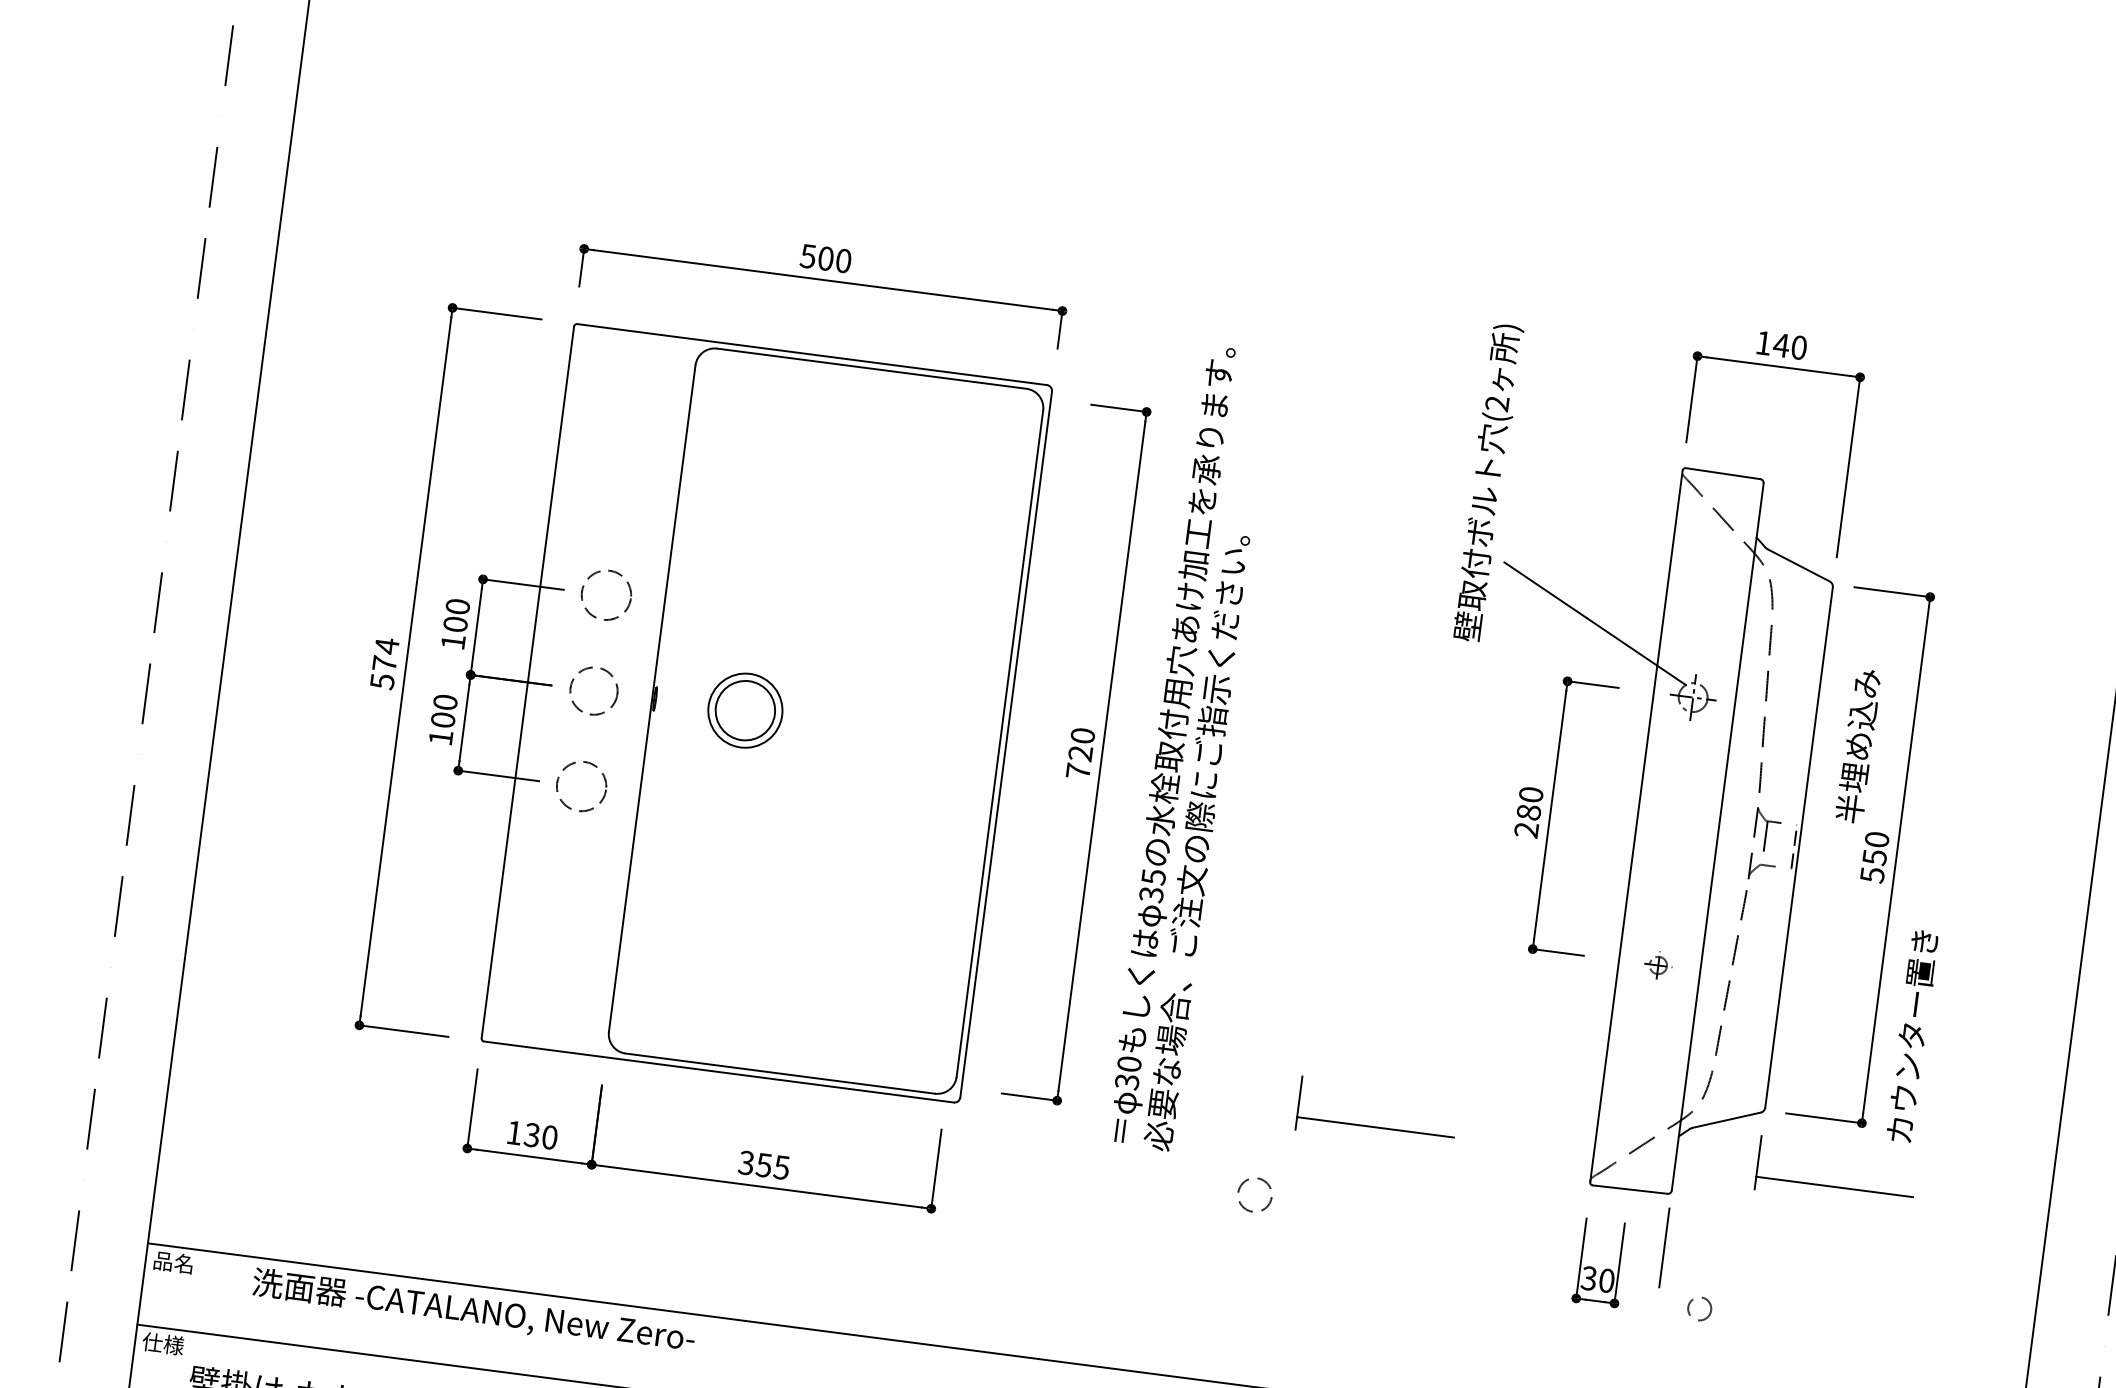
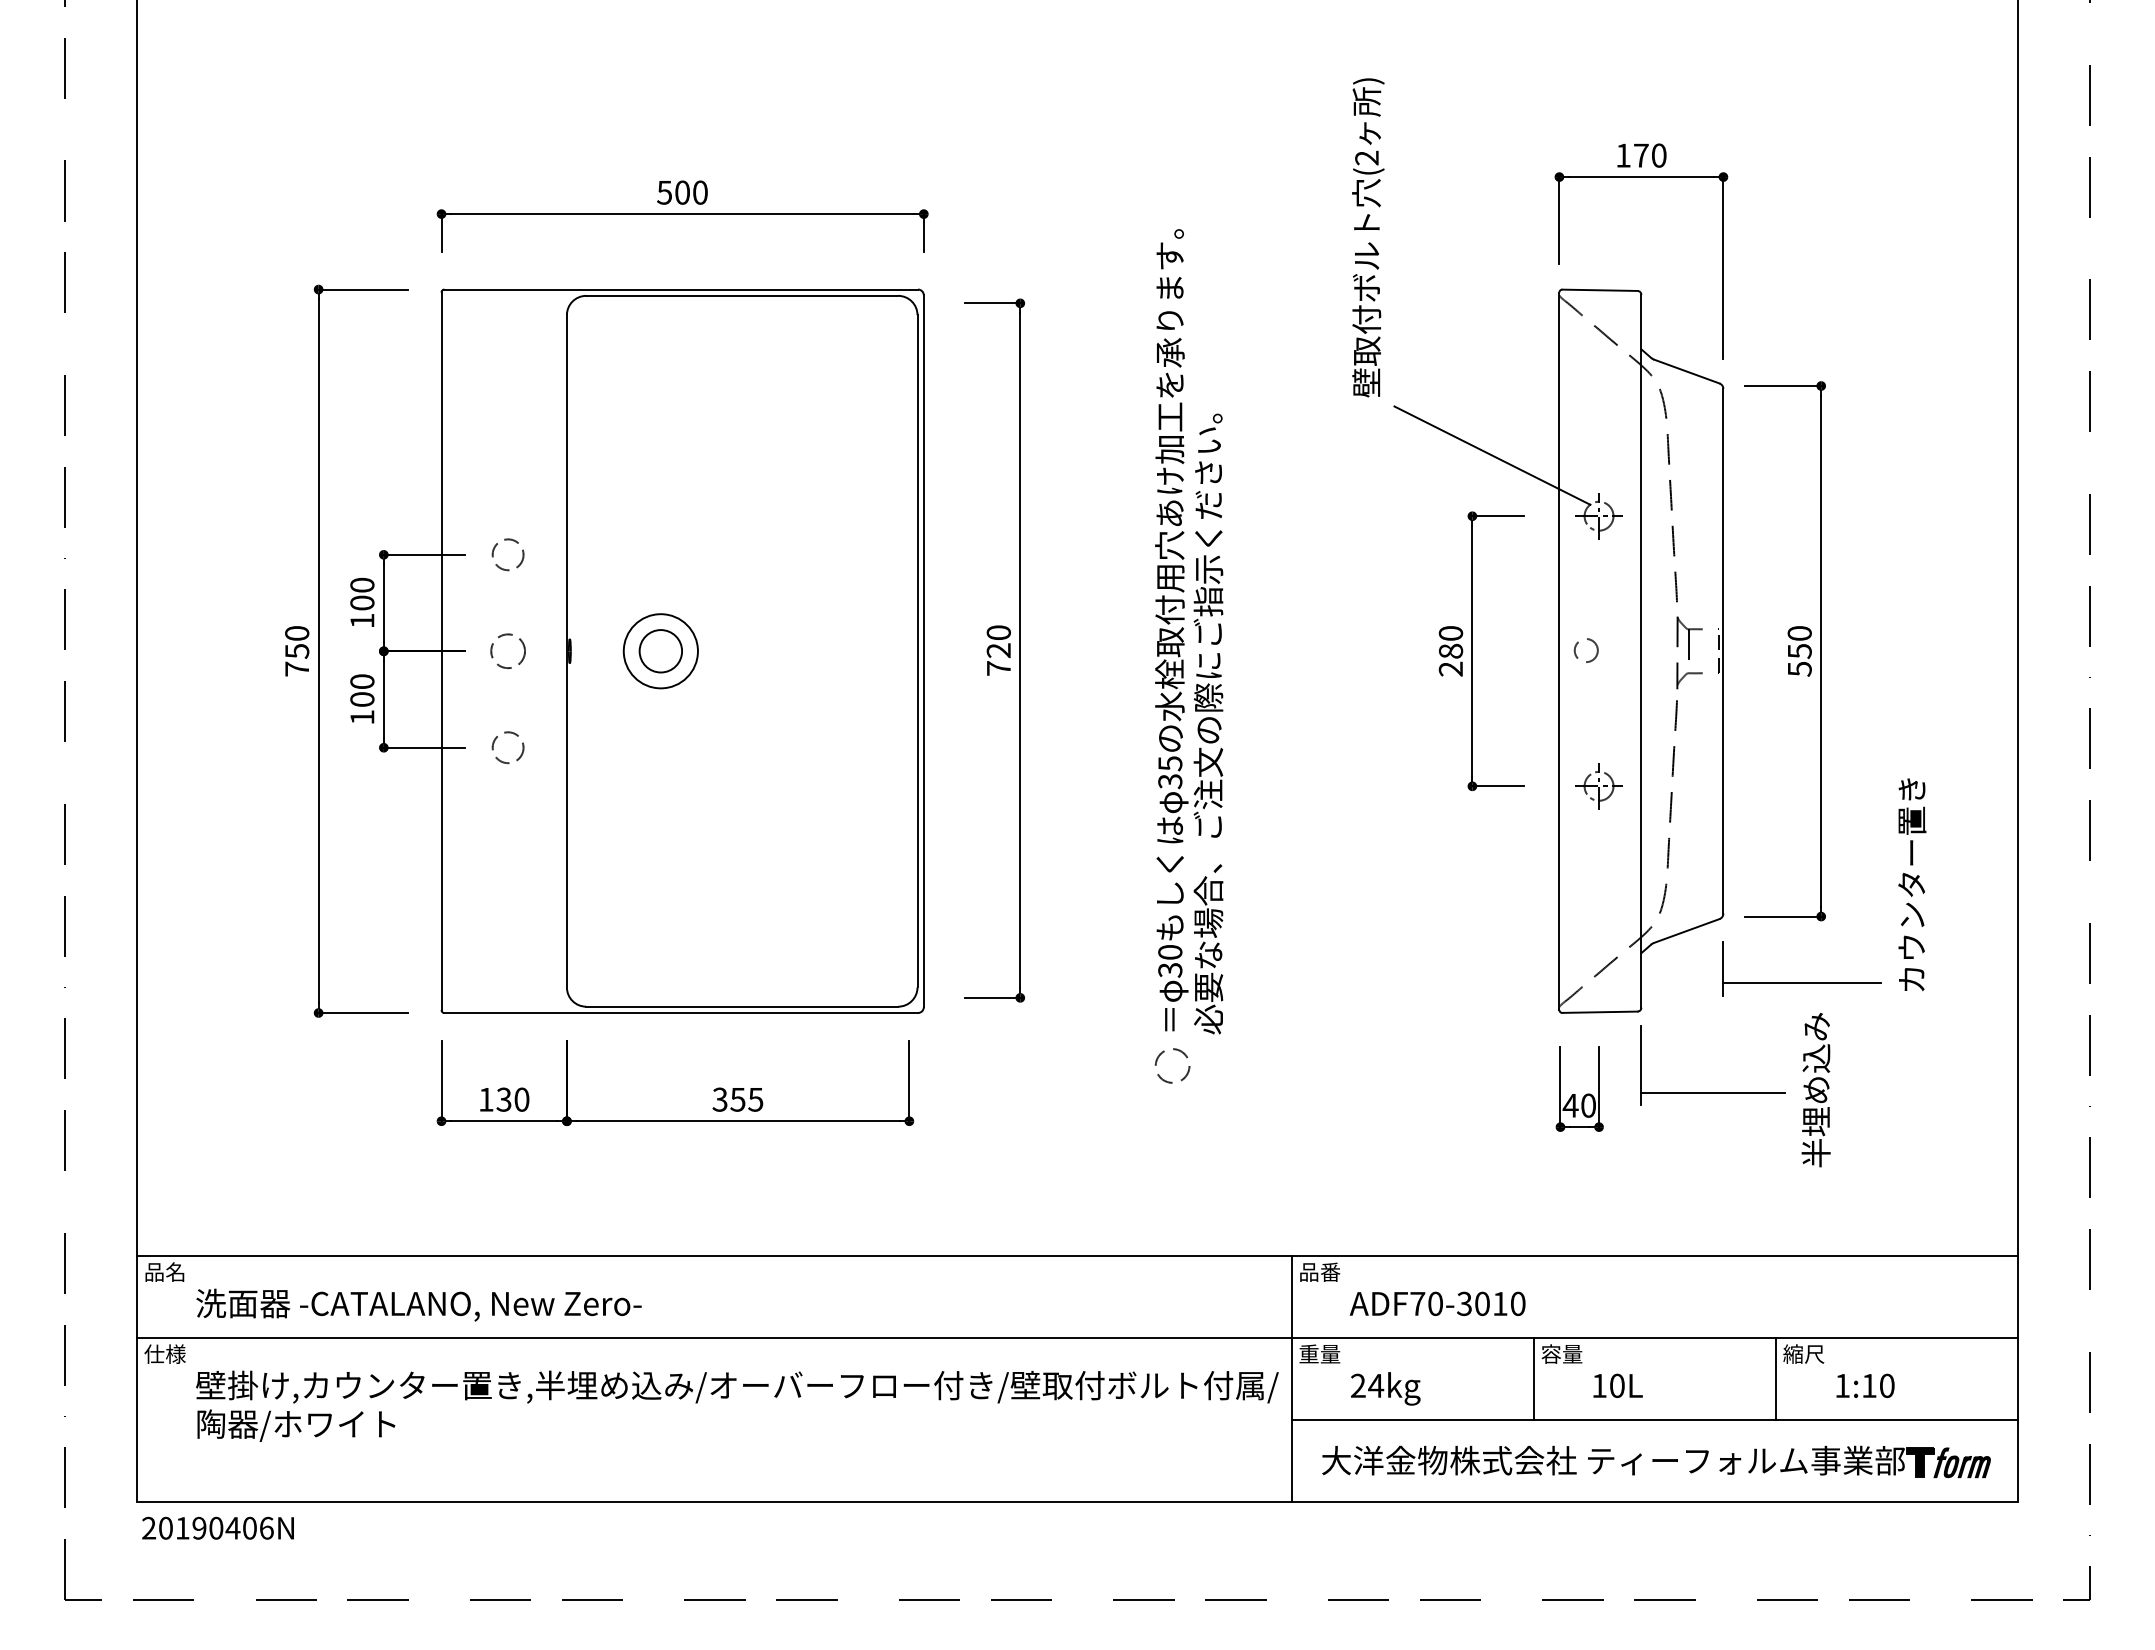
text: (1781, 345) -> (1641, 155), 140 -> 170
text: (1488, 482) -> (1368, 237), moved
circle: (605, 594) -> (507, 554), size x0.62
text: (385, 663) -> (297, 650), 574 -> 750
circle: (593, 690) -> (507, 650), size x0.71
circle: (745, 710) -> (660, 651), size x0.71
text: (1857, 746) -> (1815, 1090), moved
text: (1189, 748) -> (1189, 631), moved
circle: (580, 786) -> (507, 747), size x0.62
part: (1657, 965) -> (1598, 786), size x1.67
text: (1912, 1035) -> (1912, 884), moved
part: (1374, 1126) -> (1338, 982), removed
circle: (1254, 1194) -> (1172, 1065), moved
text: (1588, 1278) -> (1570, 1105), 30 -> 40
line: (1732, 1283) -> (1713, 1092), added
circle: (1698, 1308) -> (1585, 650), moved
text: (473, 1310) -> (418, 1304), moved

